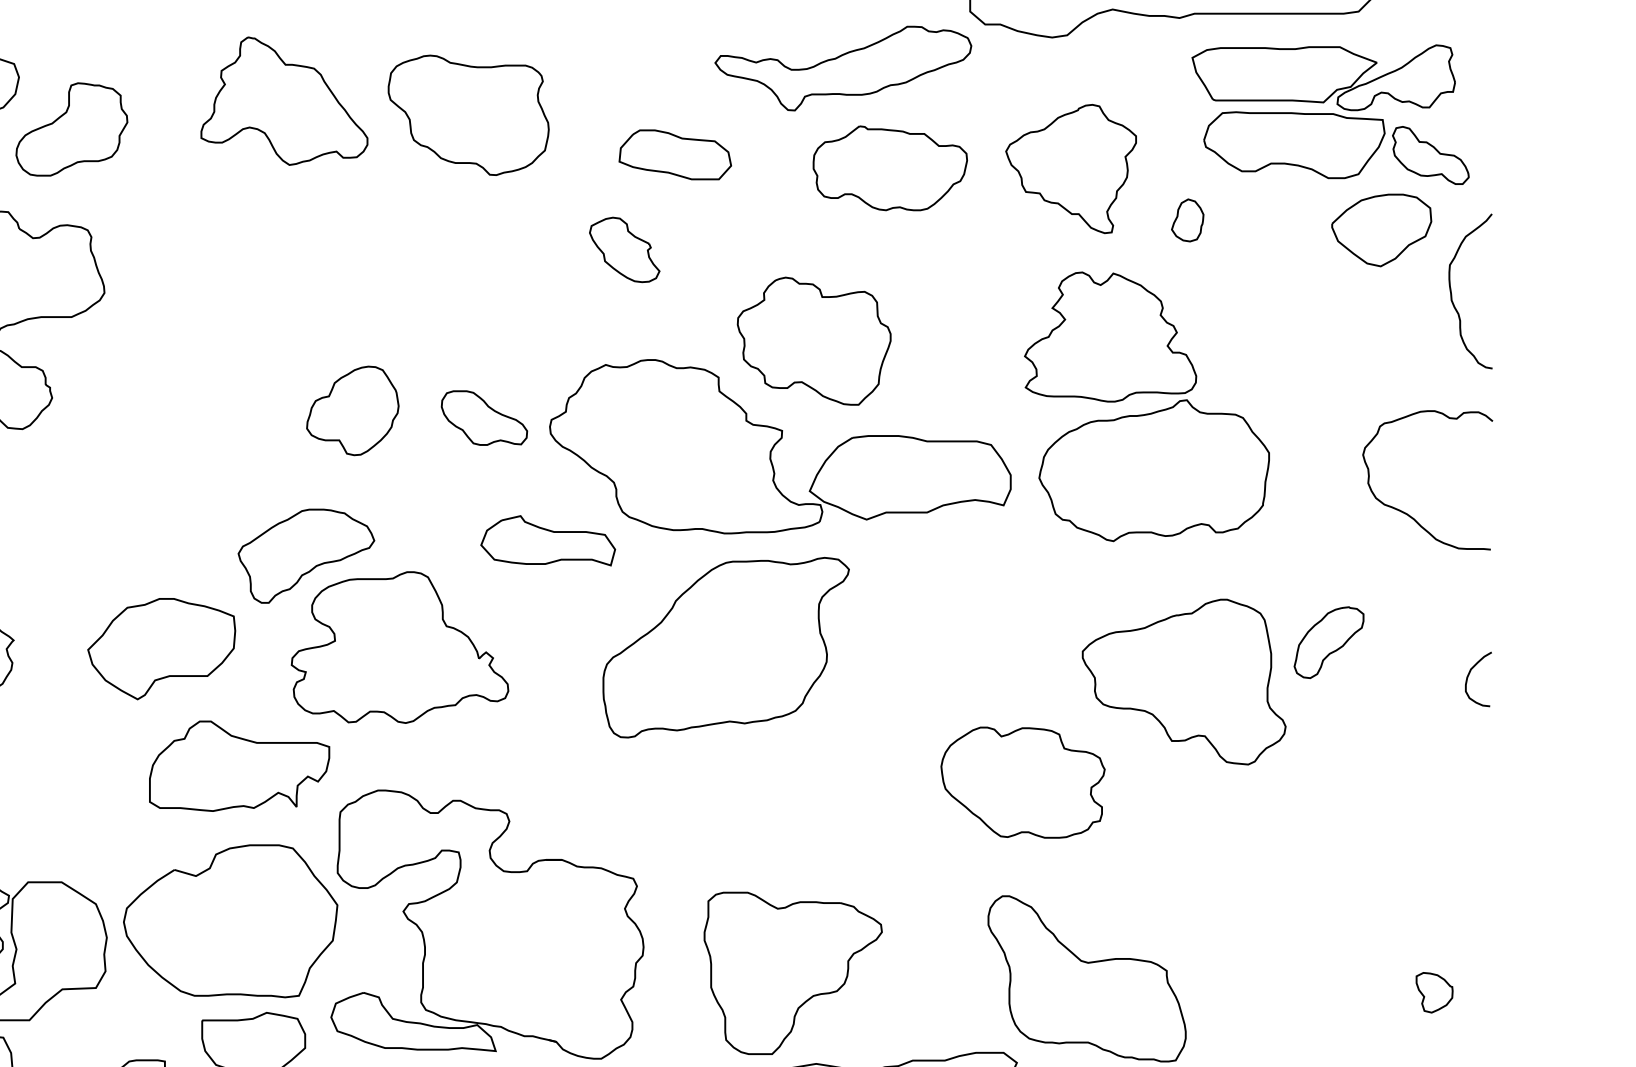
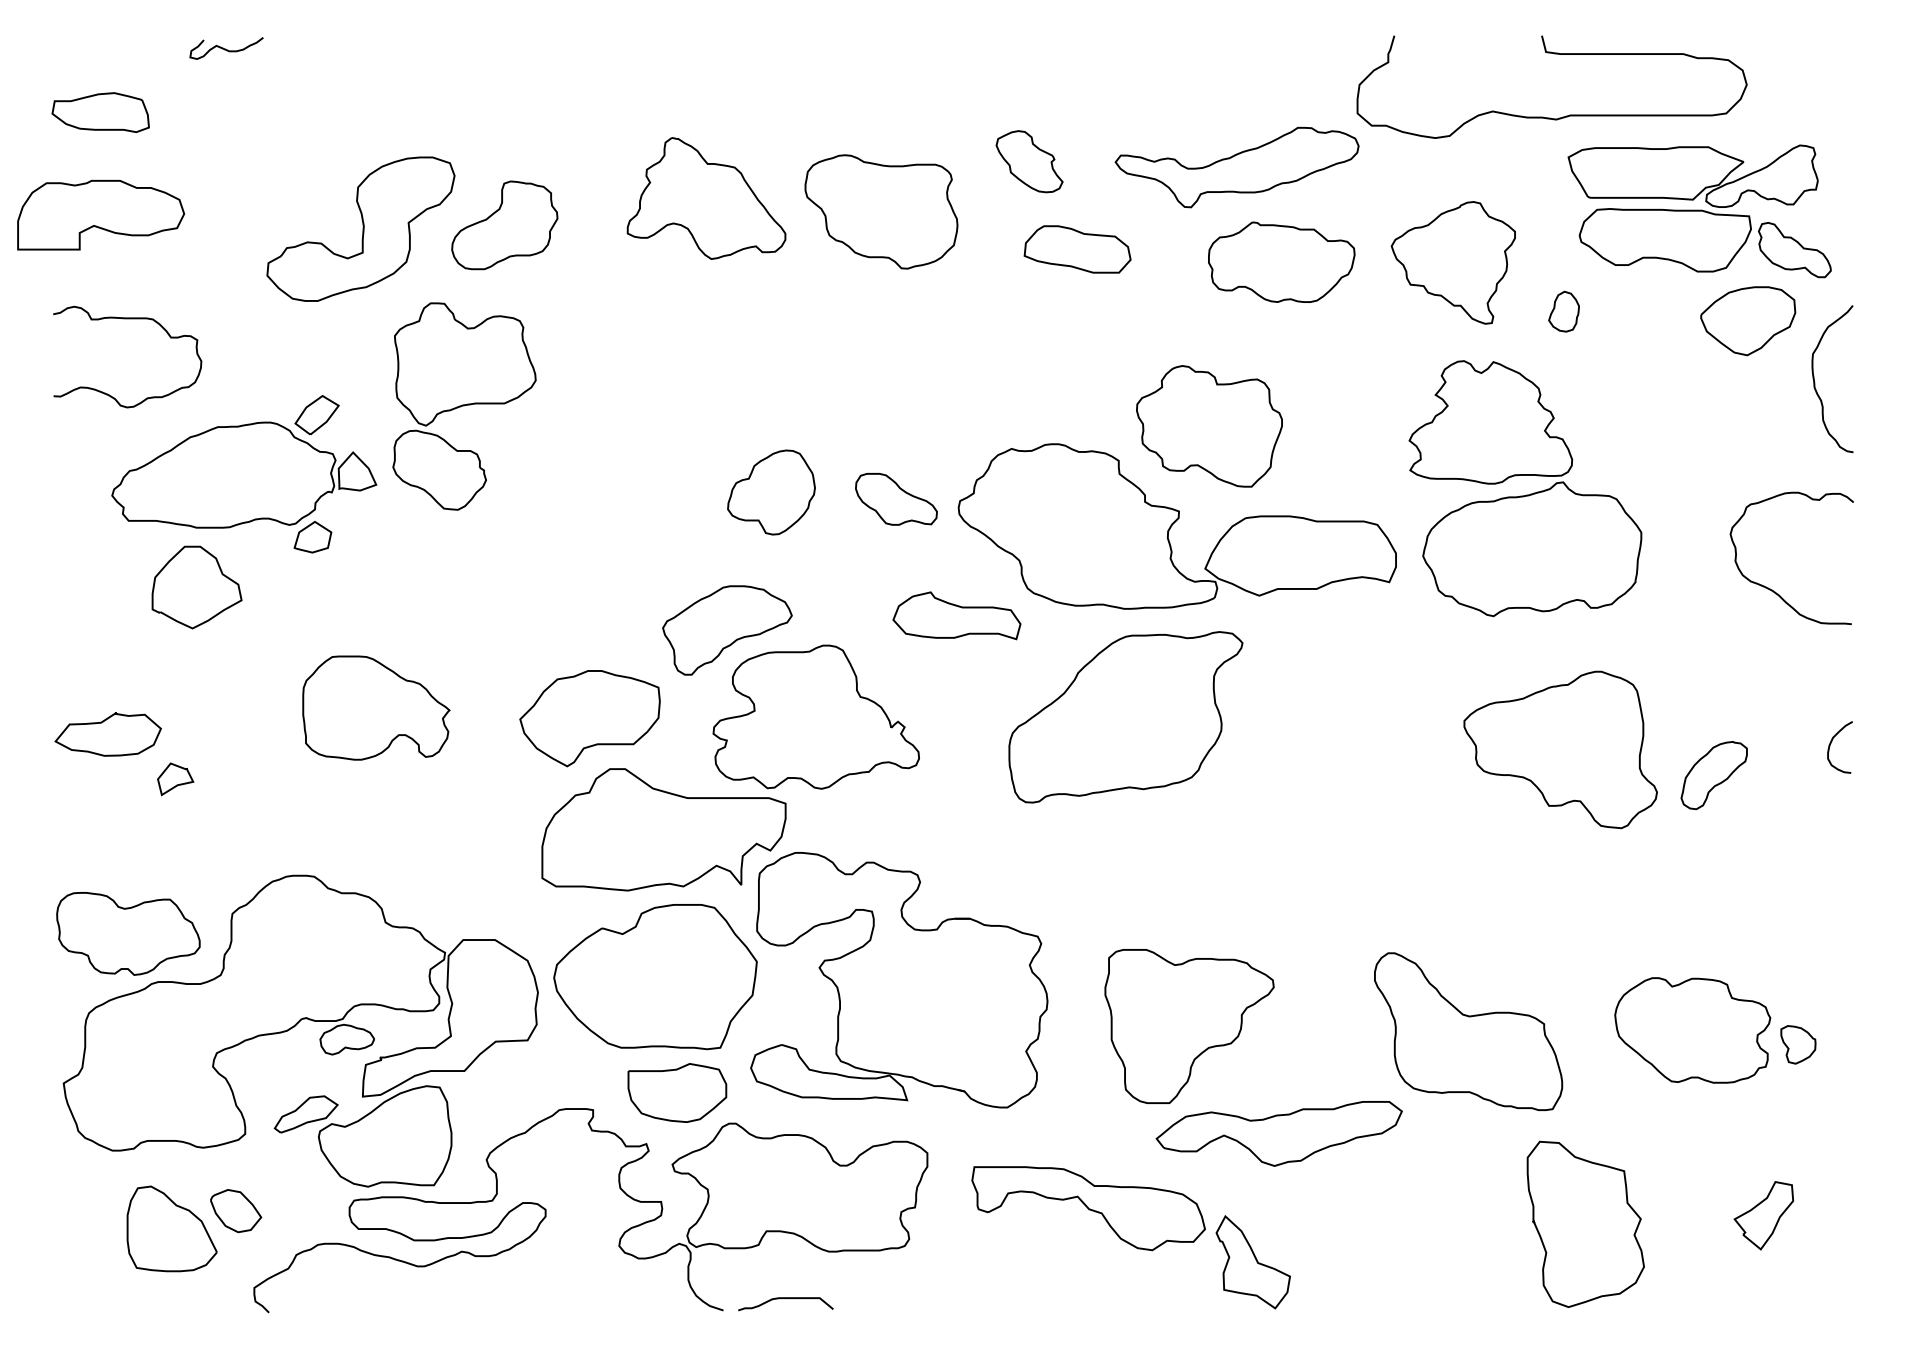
part: (624, 249) -> (1029, 161), moved
part: (1328, 642) -> (1713, 775), moved
part: (239, 765) -> (663, 829), size x1.43
part: (1022, 782) -> (1692, 1030), moved

